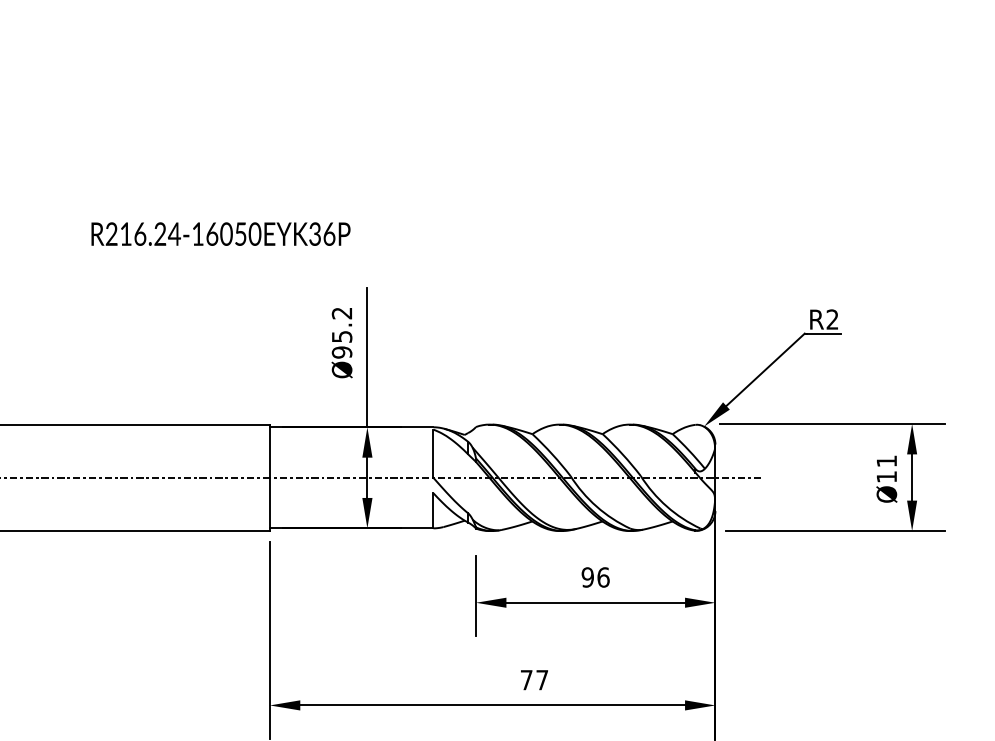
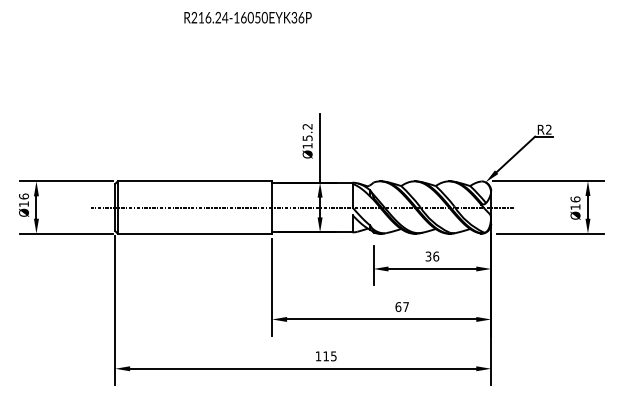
text: (219, 233) -> (247, 17), moved
text: (341, 351) -> (307, 145), Ø95.2 -> Ø15.2
text: (886, 461) -> (575, 199), Ø11 -> Ø16
text: (587, 577) -> (428, 256), 96 -> 36
text: (526, 681) -> (398, 307), 77 -> 67

